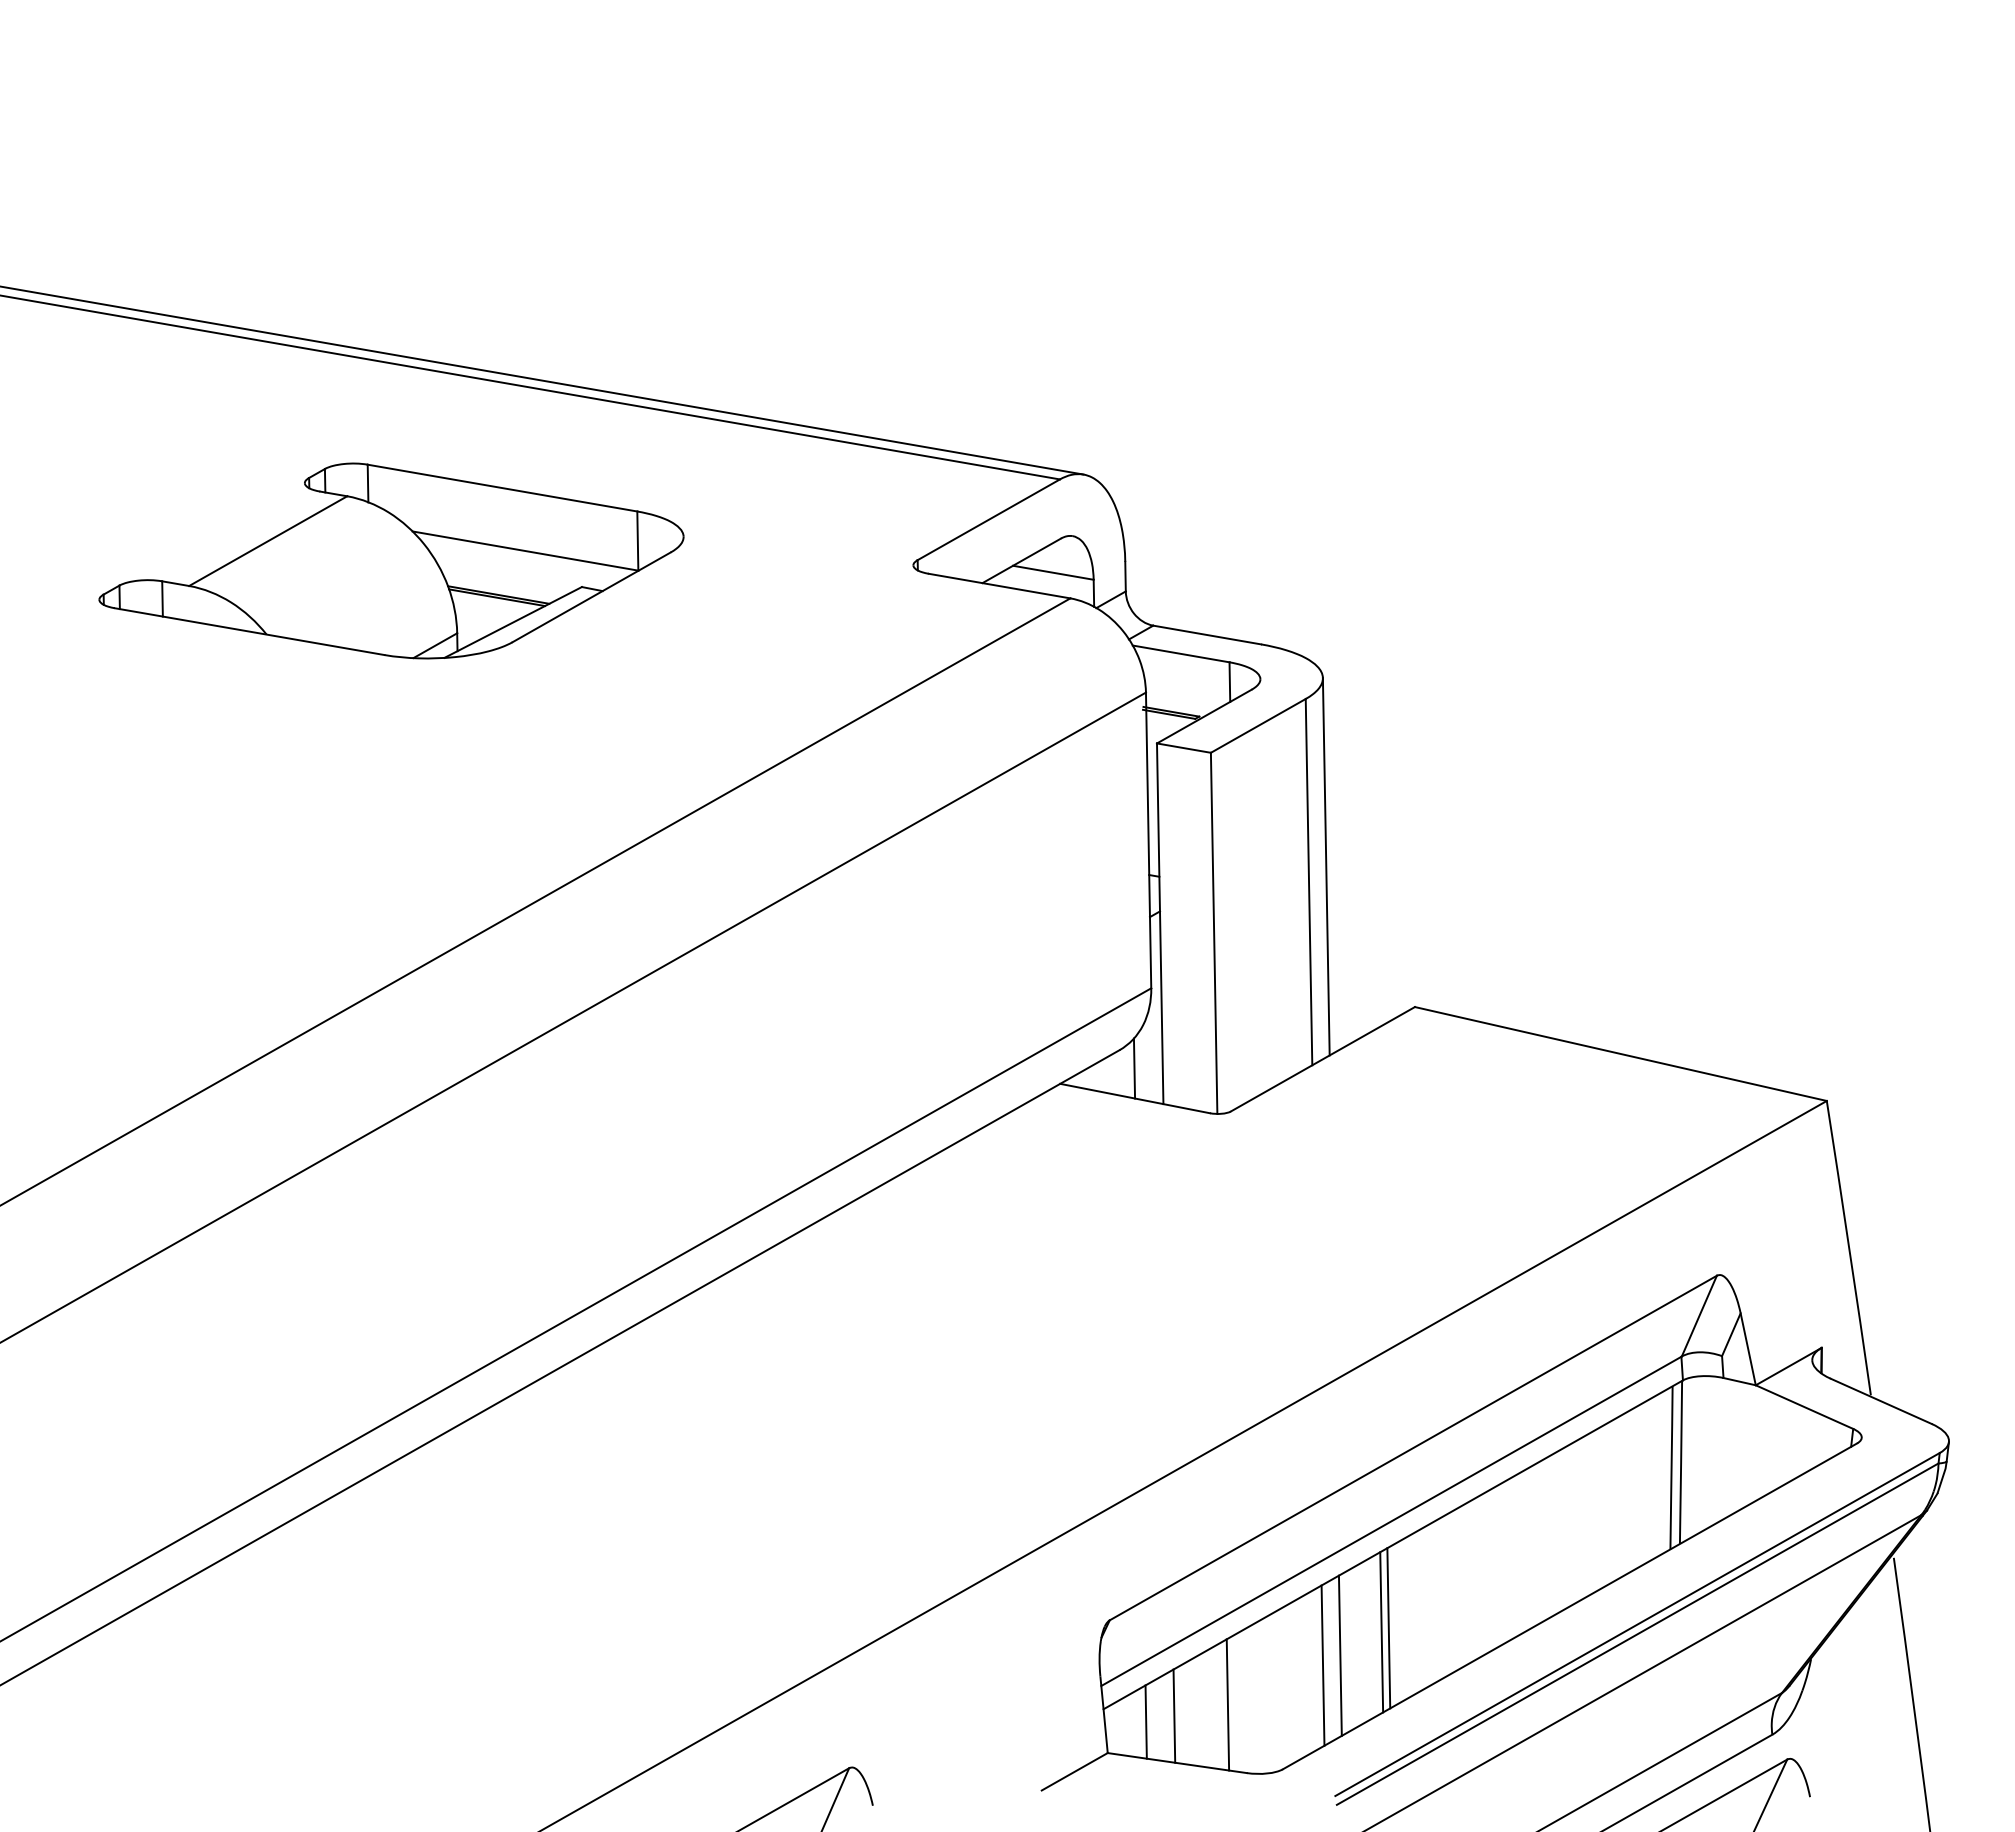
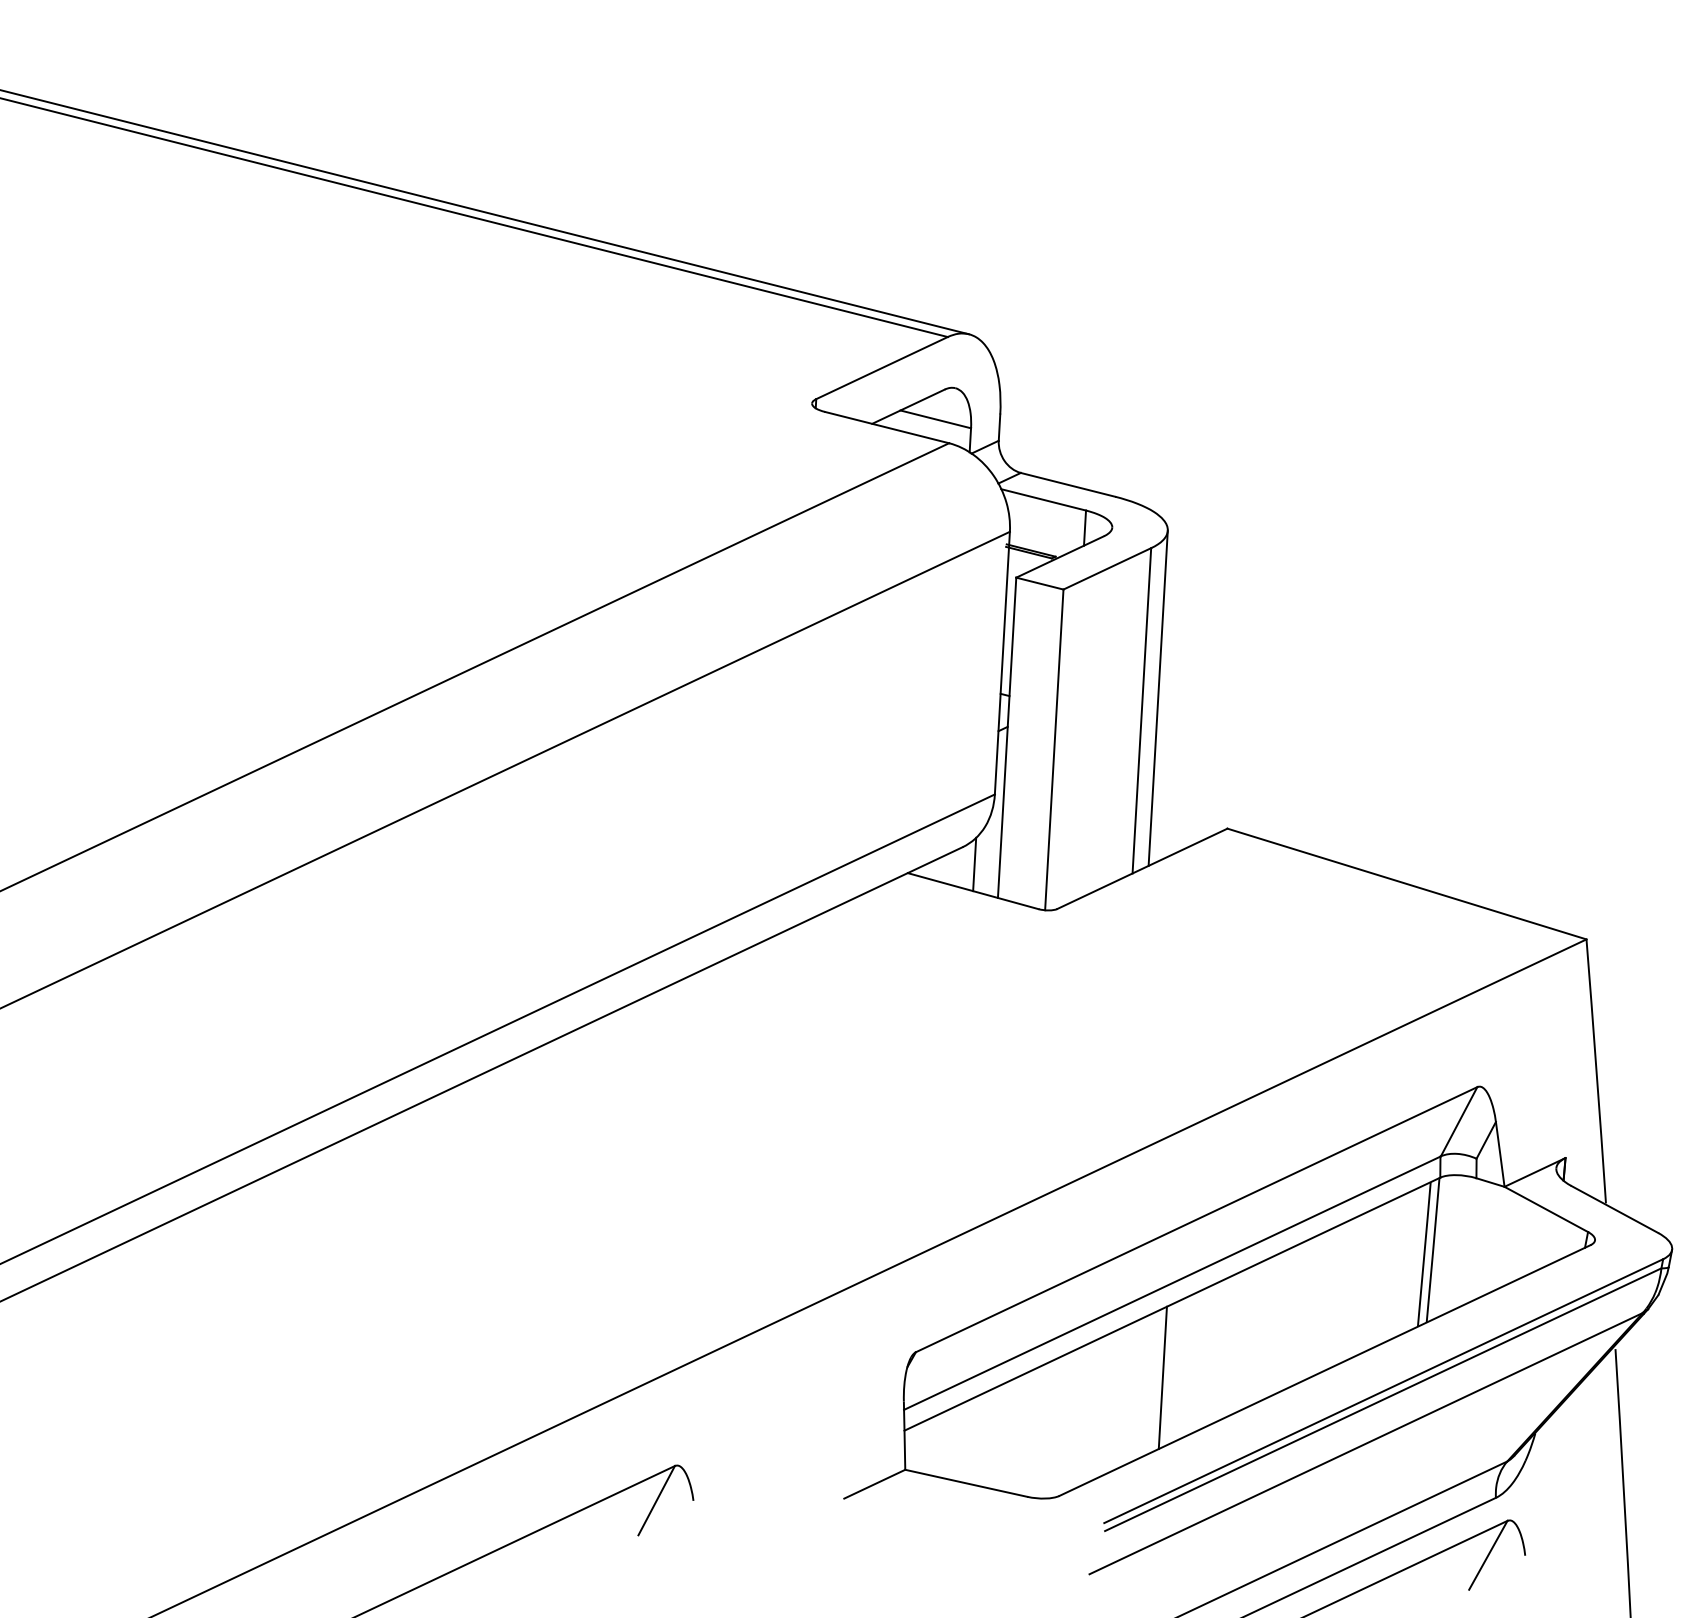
part: (391, 560) -> (349, 364), removed
line: (1381, 1632) -> (1156, 1381), removed
line: (1339, 1655) -> (1117, 1398), removed
line: (1322, 1665) -> (1101, 1406), removed
line: (1227, 1704) -> (1014, 1434), removed
line: (1174, 1715) -> (966, 1440), removed
line: (1145, 1721) -> (940, 1444), removed

